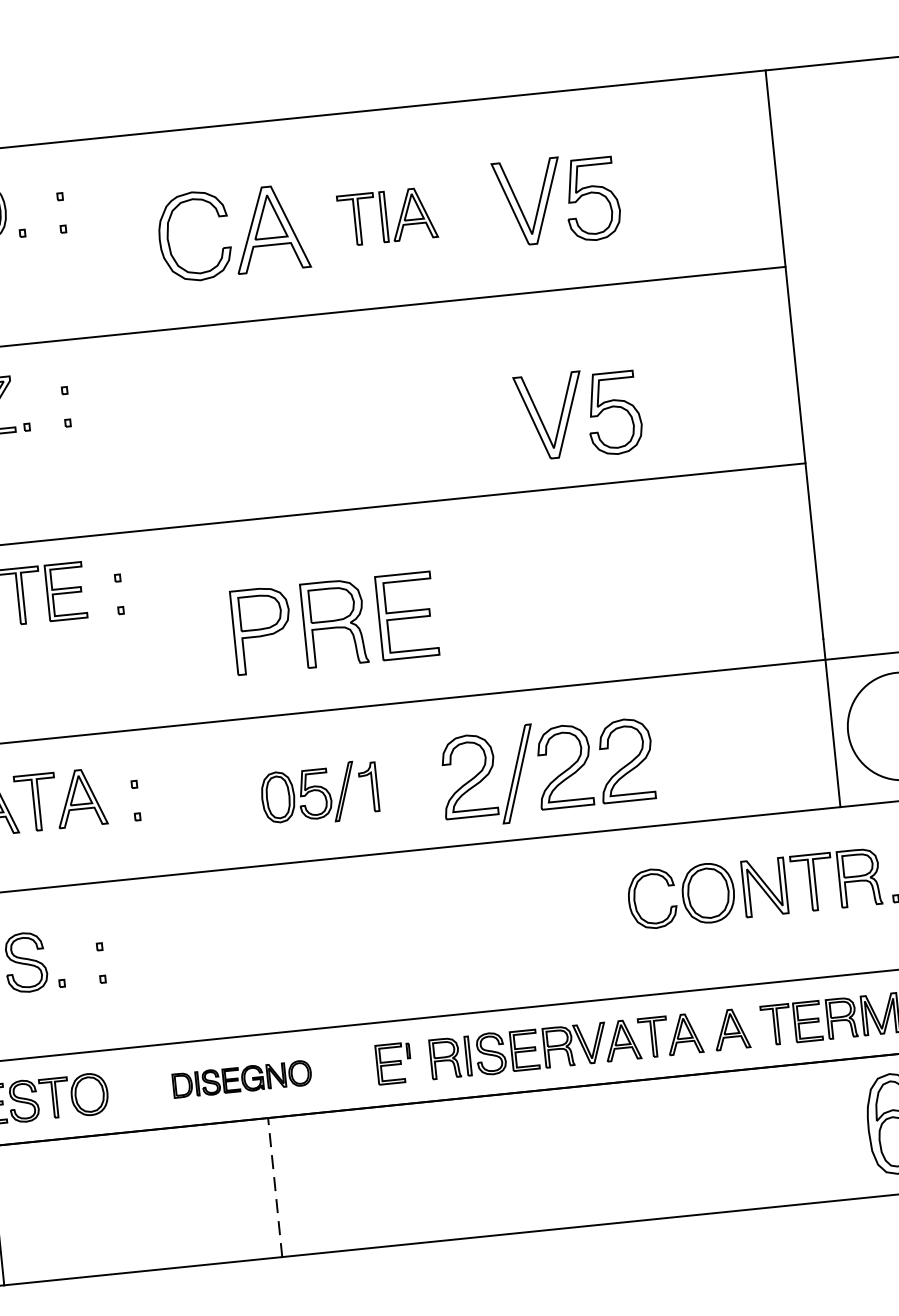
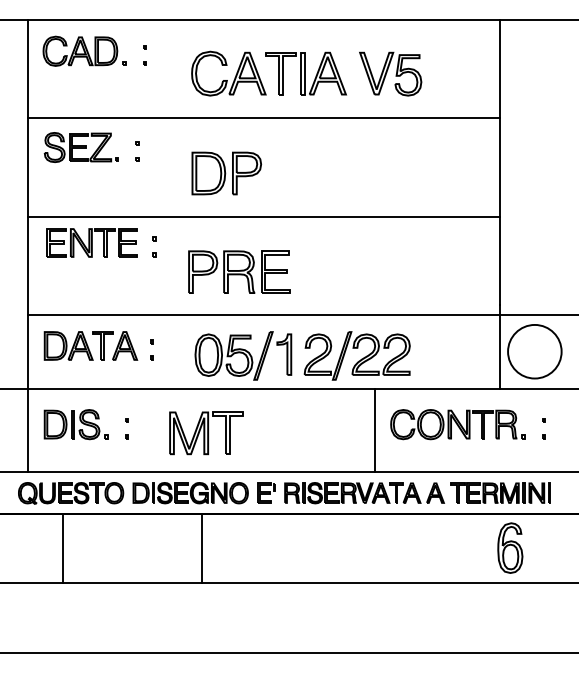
part: (386, 216) -> (305, 73), size x1.67
part: (578, 413) -> (390, 180), removed
part: (248, 432) -> (226, 173), added
part: (334, 621) -> (239, 271), moved
part: (319, 793) -> (243, 355), size x1.67
line: (599, 916) -> (375, 430), added
part: (261, 956) -> (206, 433), added
part: (241, 1079) -> (190, 493), size x1.67
line: (275, 1187) -> (201, 548), dashed -> solid

